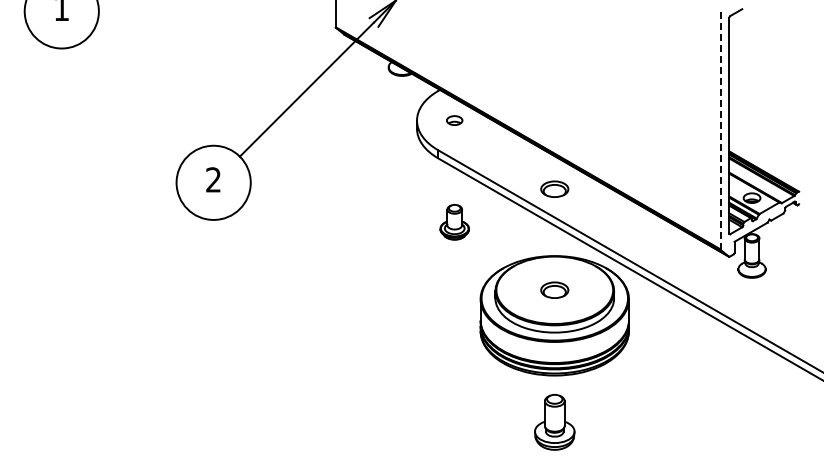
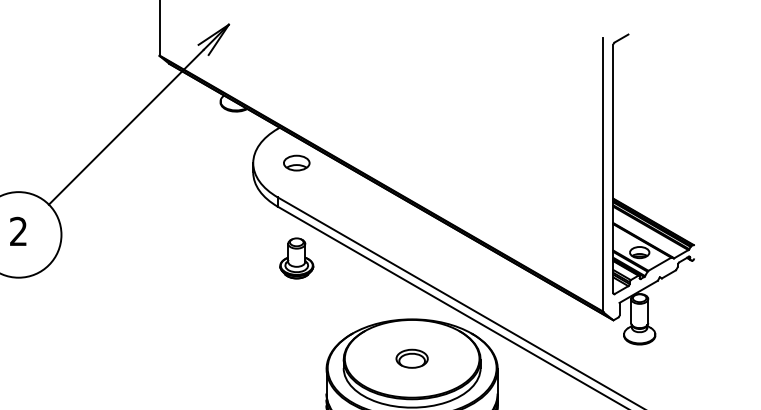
part: (454, 120) -> (296, 162), size x1.43
line: (720, 130) -> (603, 174), dashed -> solid
part: (554, 188) -> (411, 241), removed
part: (454, 222) -> (296, 258), moved

